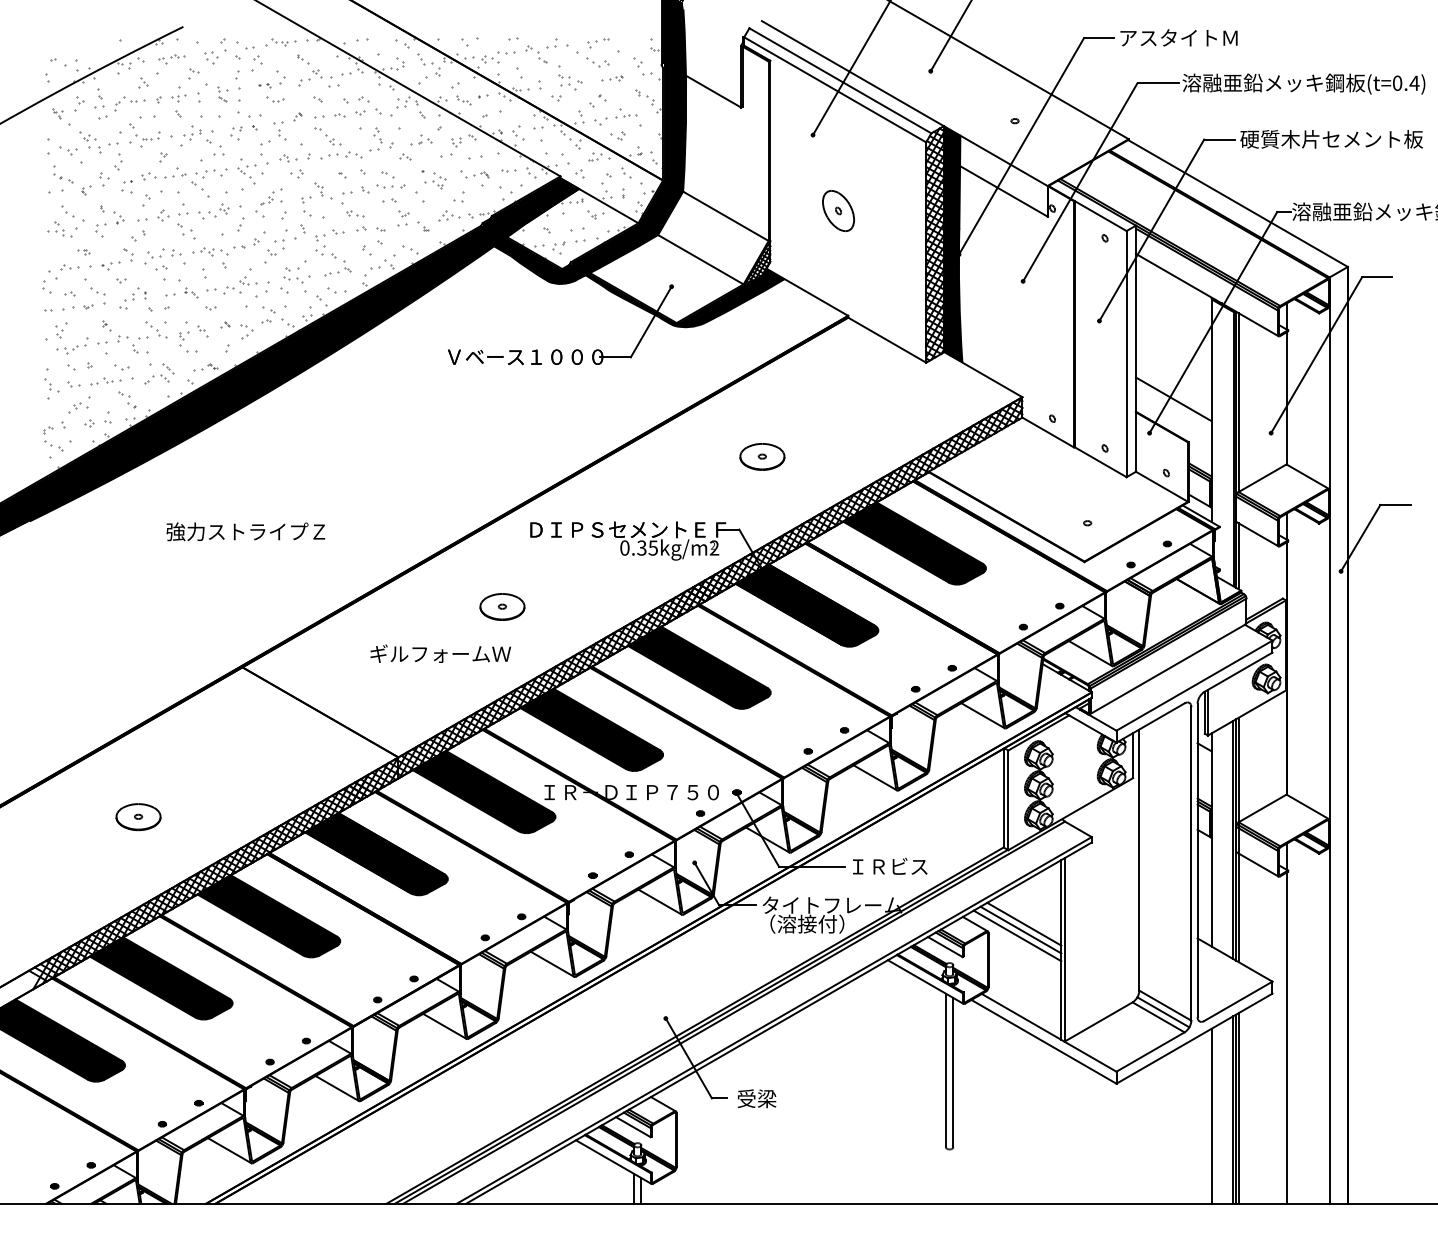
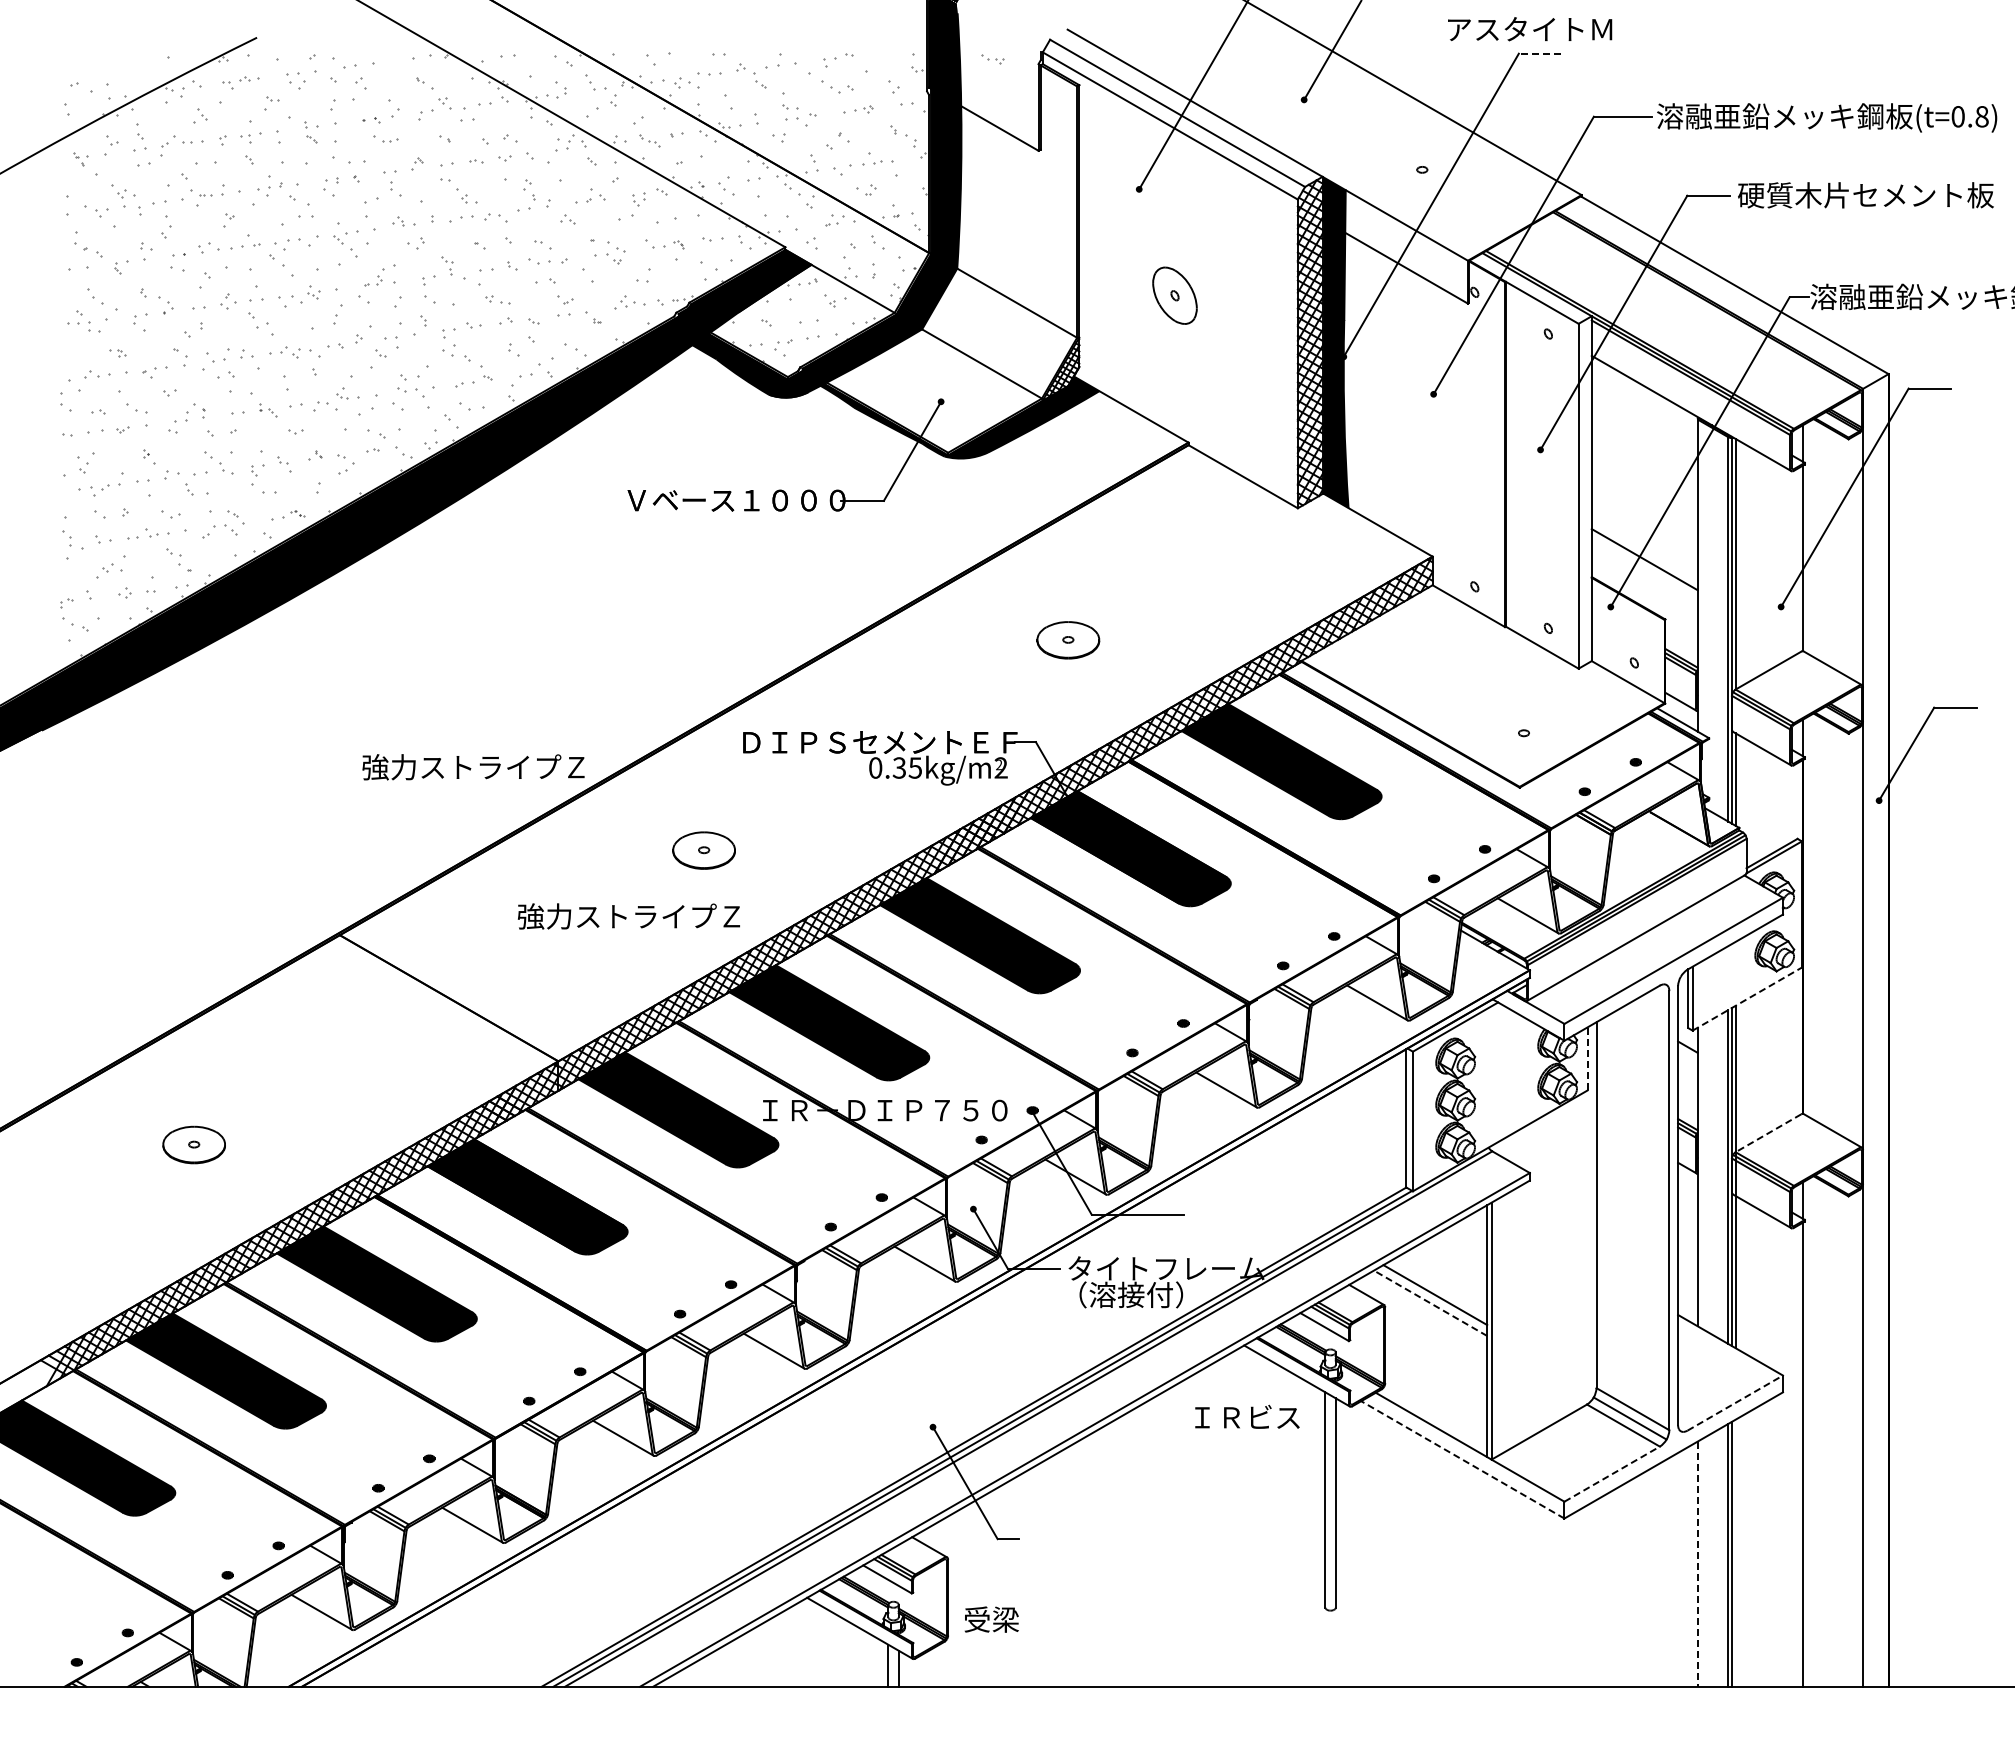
line: (1098, 38) -> (1539, 53), solid -> dashed
text: (1179, 38) -> (1530, 29), moved
part: (279, 42) -> (992, 59), moved
text: (1414, 83) -> (1981, 116), (t=0.4) -> (t=0.8)
text: (245, 532) -> (473, 767), moved
text: (448, 654) -> (628, 916), ギルフォームＷ -> 強力ストライプＺ
line: (1247, 712) -> (1747, 998), solid -> dashed
line: (1132, 755) -> (1587, 1058), solid -> dashed
line: (1262, 808) -> (1768, 1133), solid -> dashed
text: (890, 866) -> (1247, 1416), moved
line: (1020, 930) -> (1430, 1303), solid -> dashed
line: (1017, 935) -> (1425, 1311), removed
line: (1238, 1000) -> (1735, 1402), solid -> dashed
line: (1043, 1041) -> (1462, 1459), solid -> dashed
line: (1150, 1051) -> (1612, 1473), solid -> dashed
text: (756, 1098) -> (991, 1619), moved
line: (1238, 1107) -> (1735, 1552), removed
line: (1211, 1116) -> (1697, 1564), solid -> dashed

